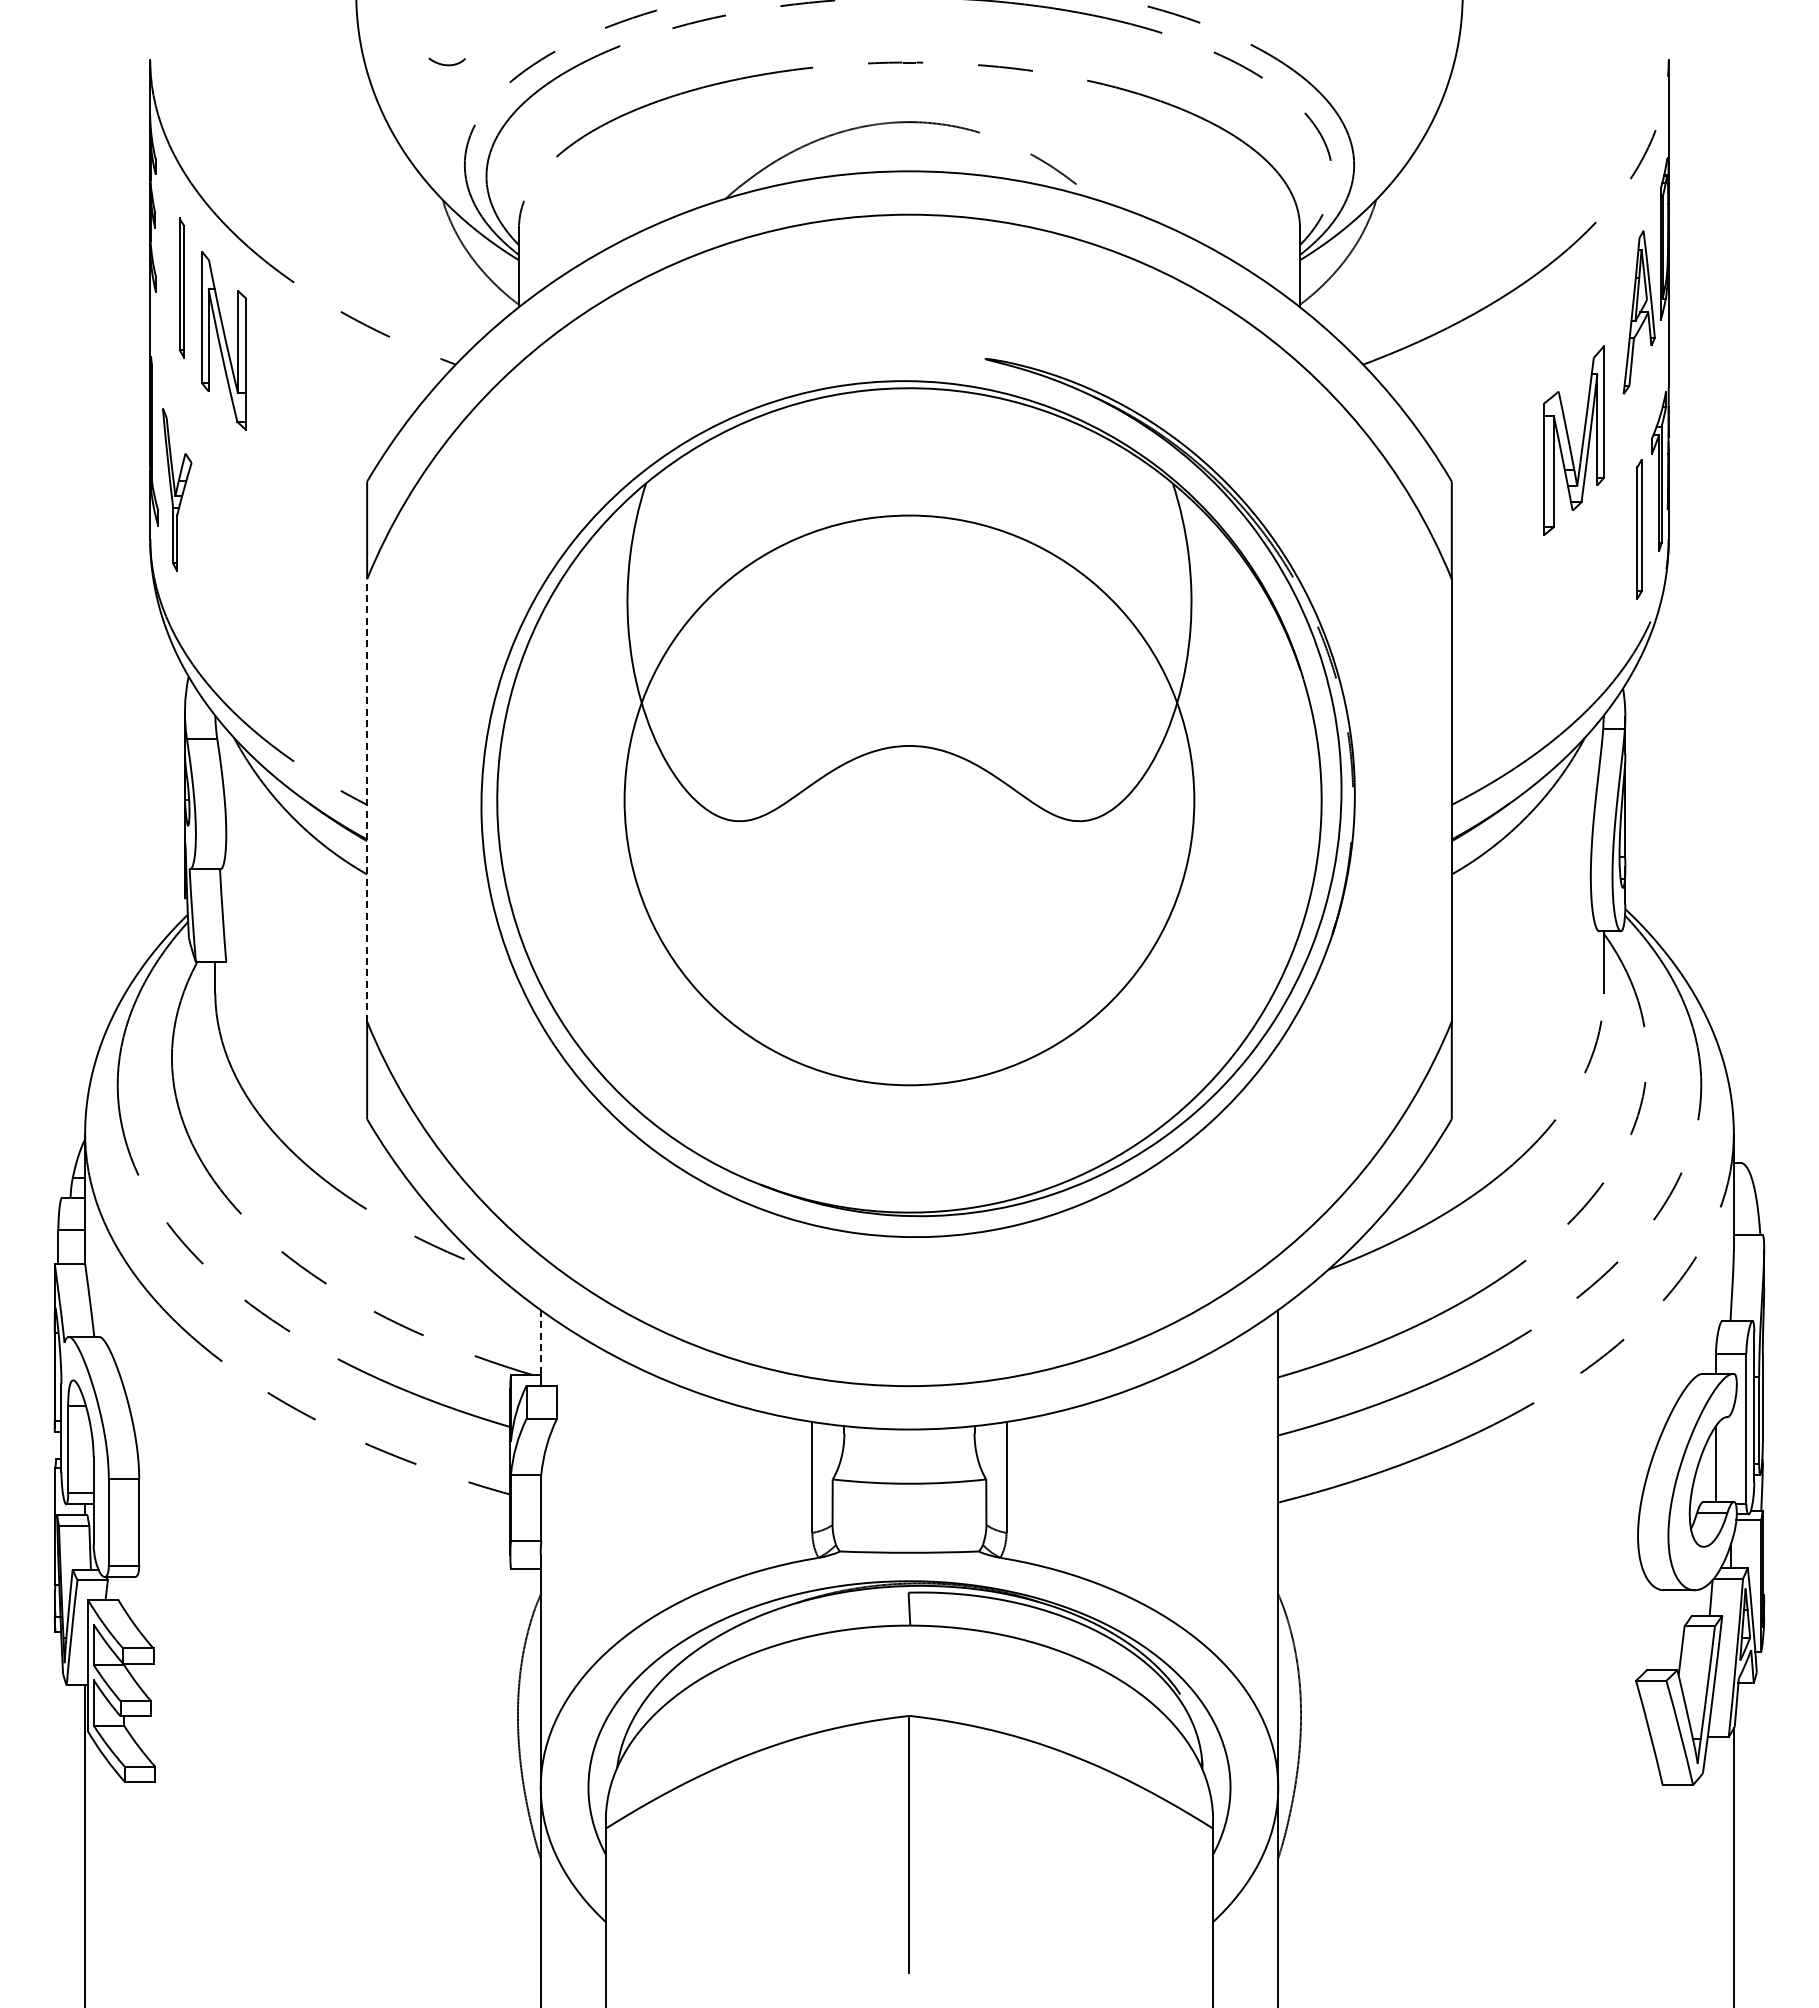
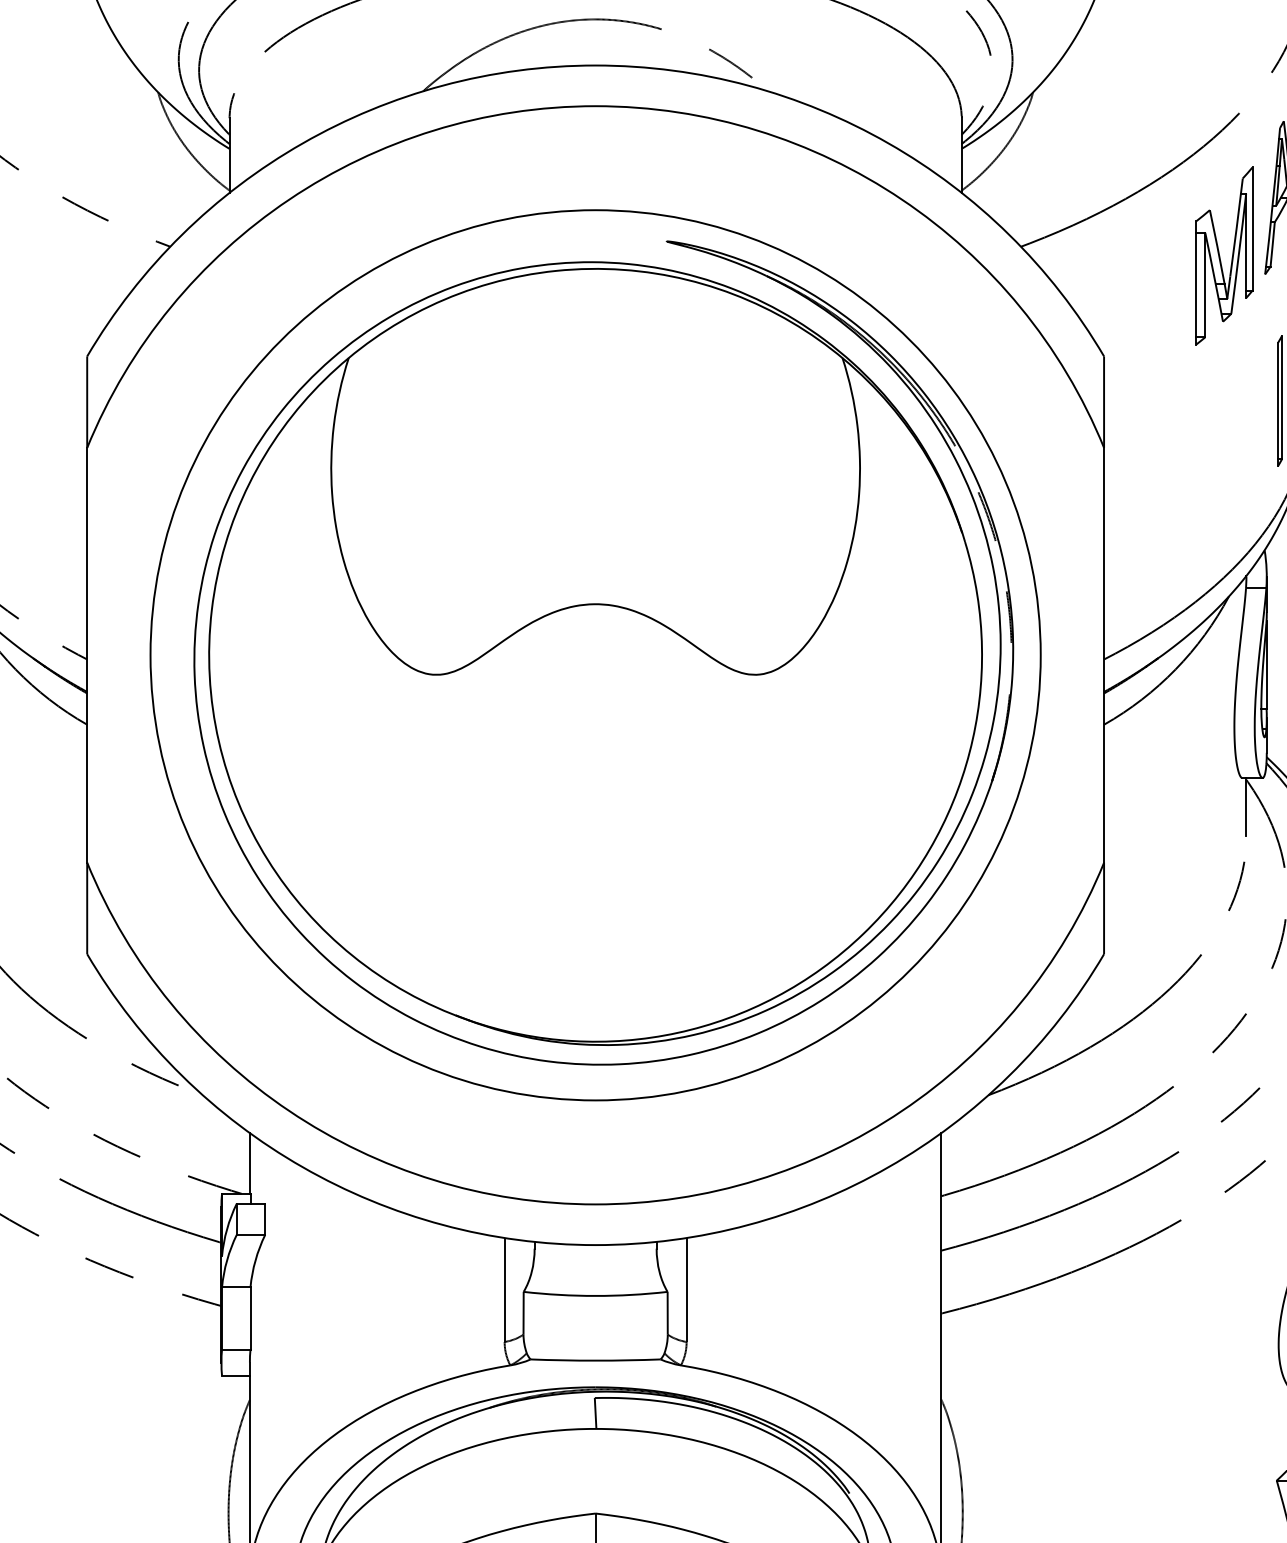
part: (1573, 440) -> (1223, 255), moved
line: (367, 799) -> (87, 654), dashed -> solid
circle: (909, 800) -> (595, 655), size x1.67
line: (540, 1342) -> (249, 1163), dashed -> solid

